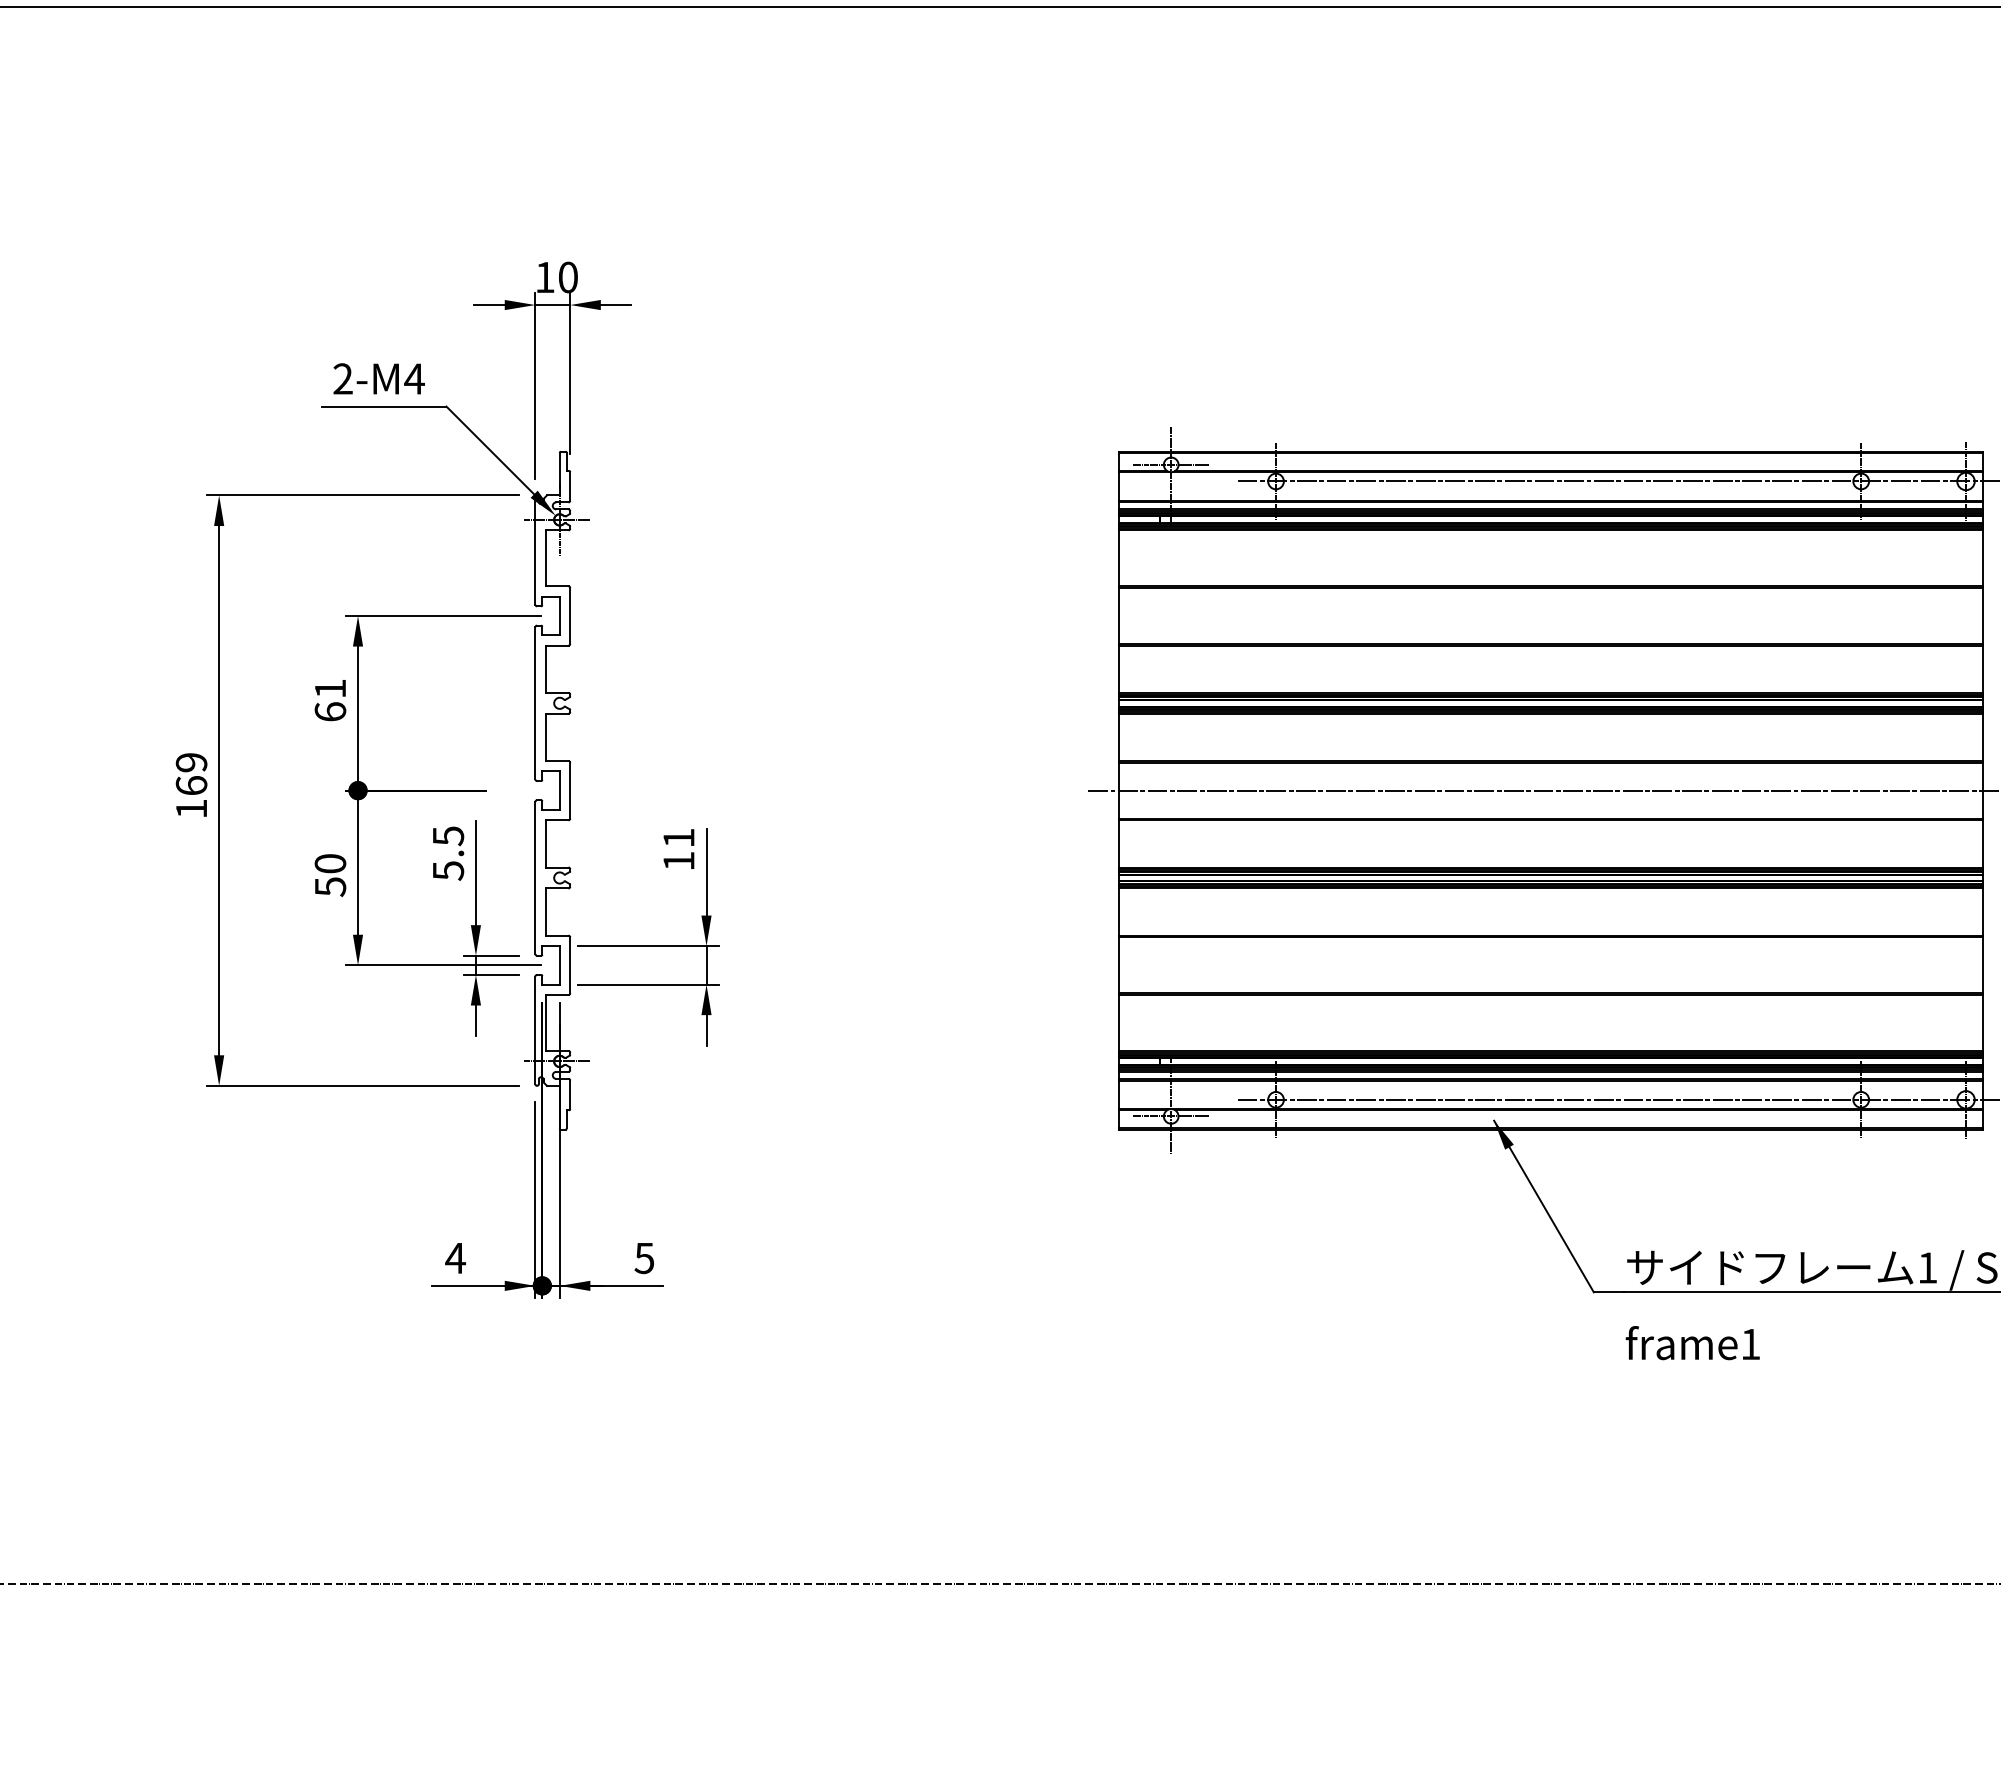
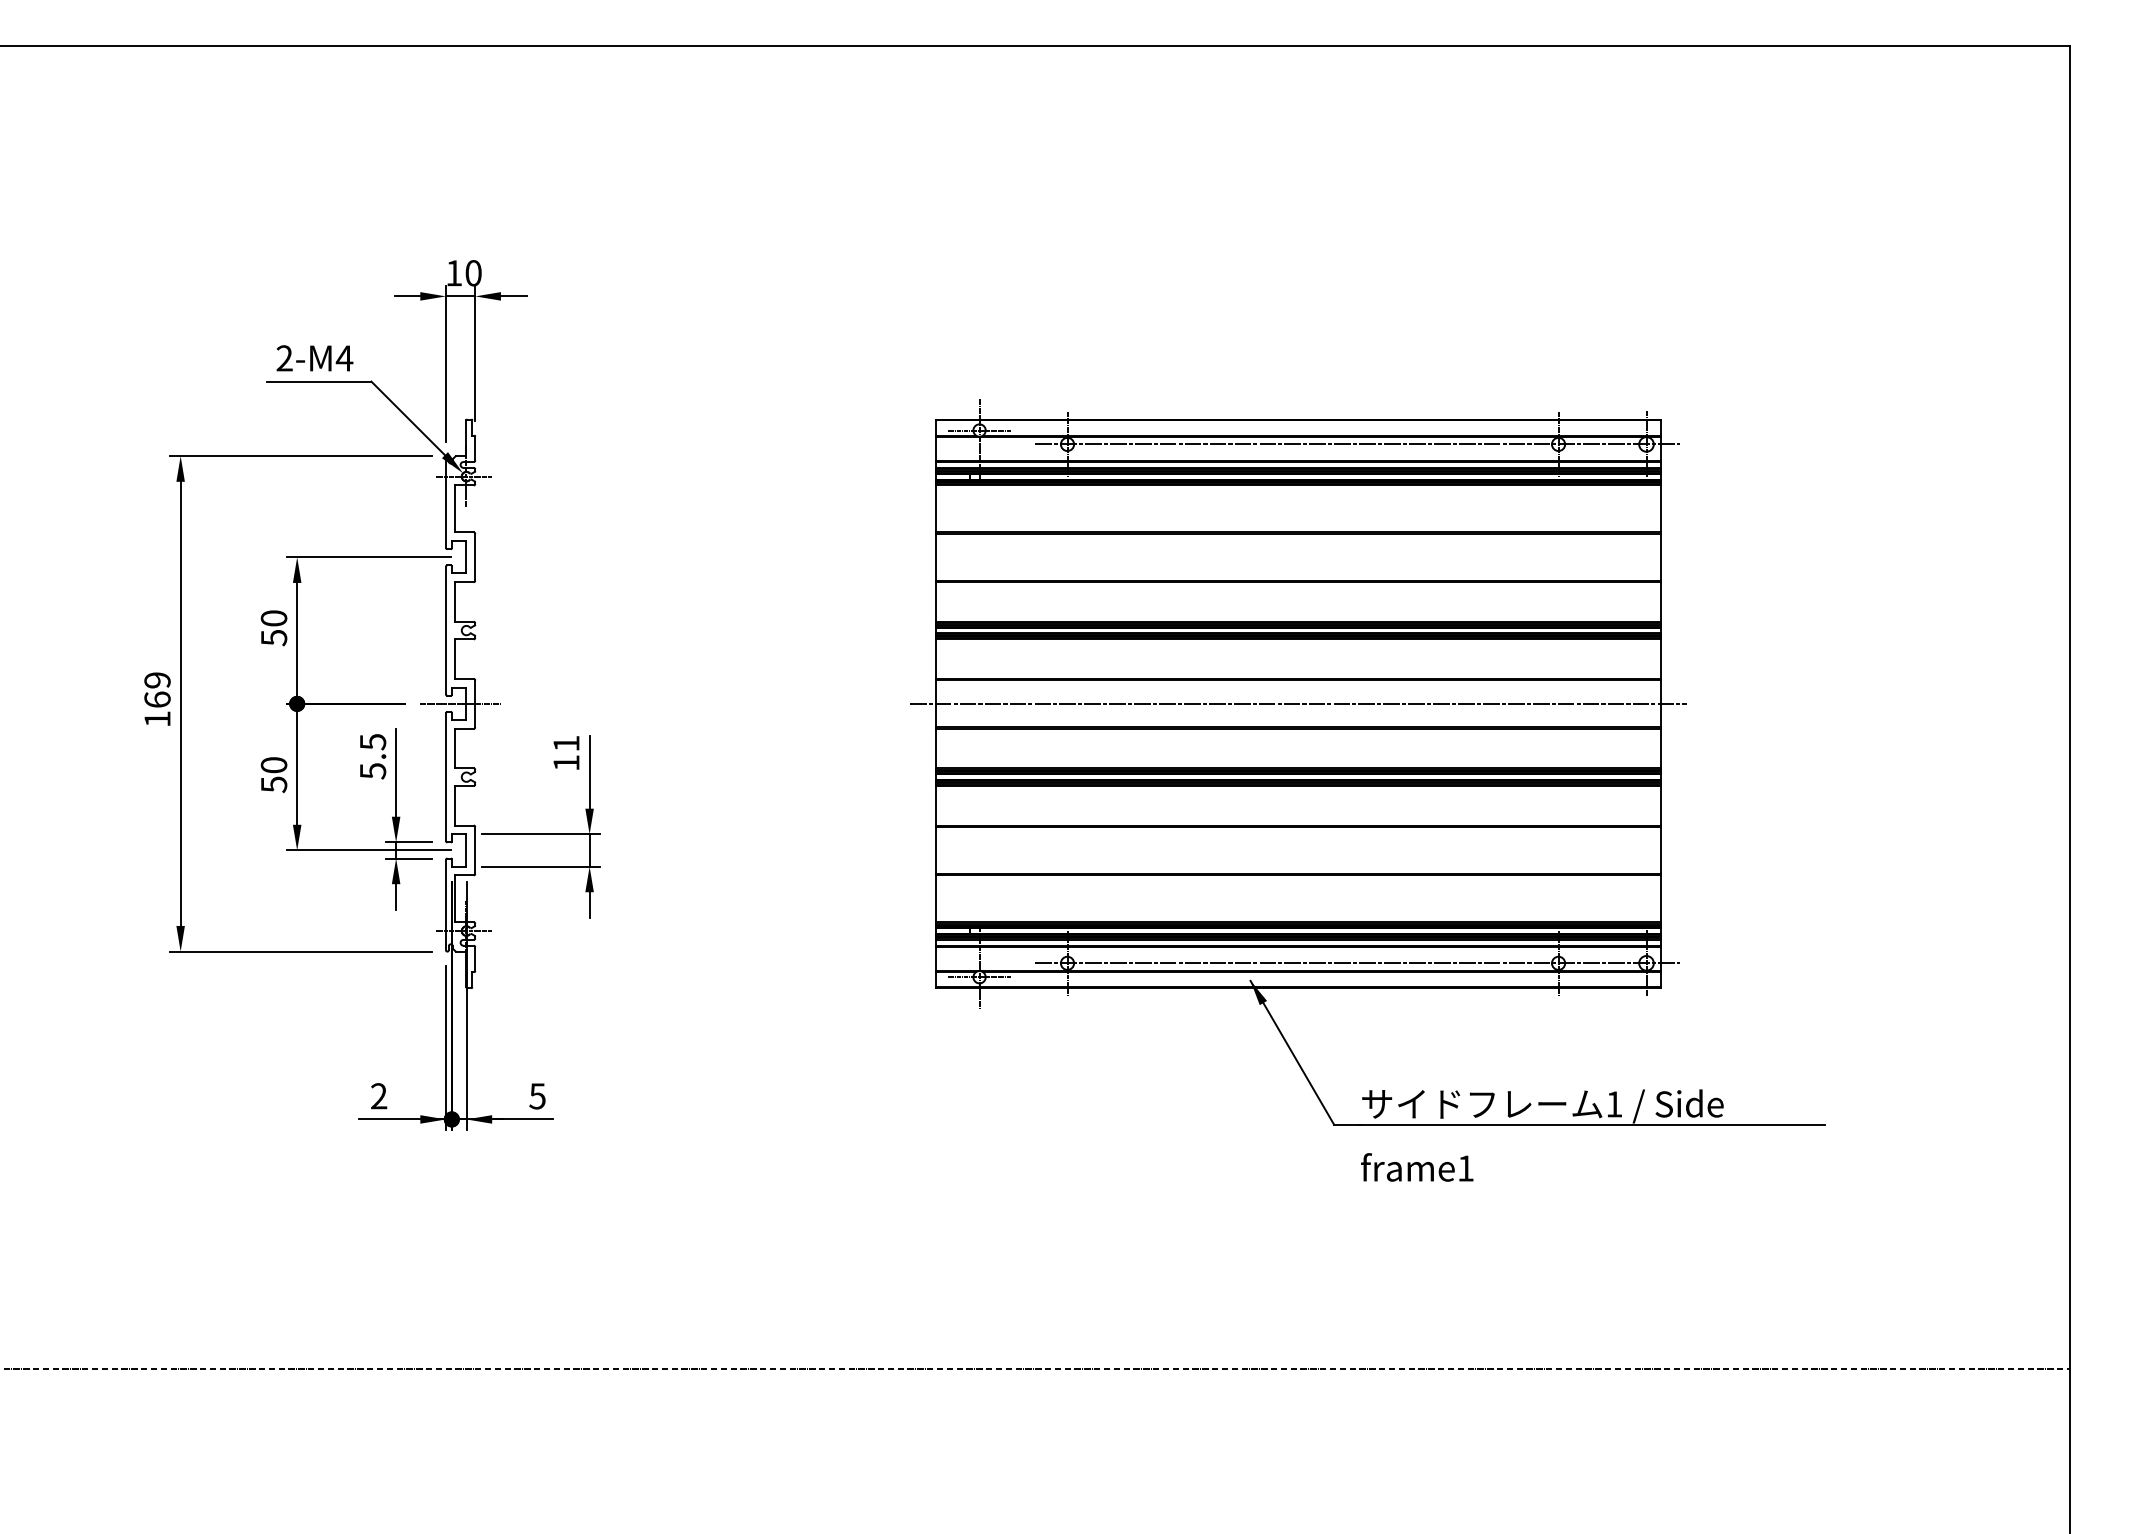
text: (329, 700) -> (273, 628), 61 -> 50
line: (552, 790) -> (460, 703), added
text: (454, 1258) -> (378, 1096), 4 -> 2

